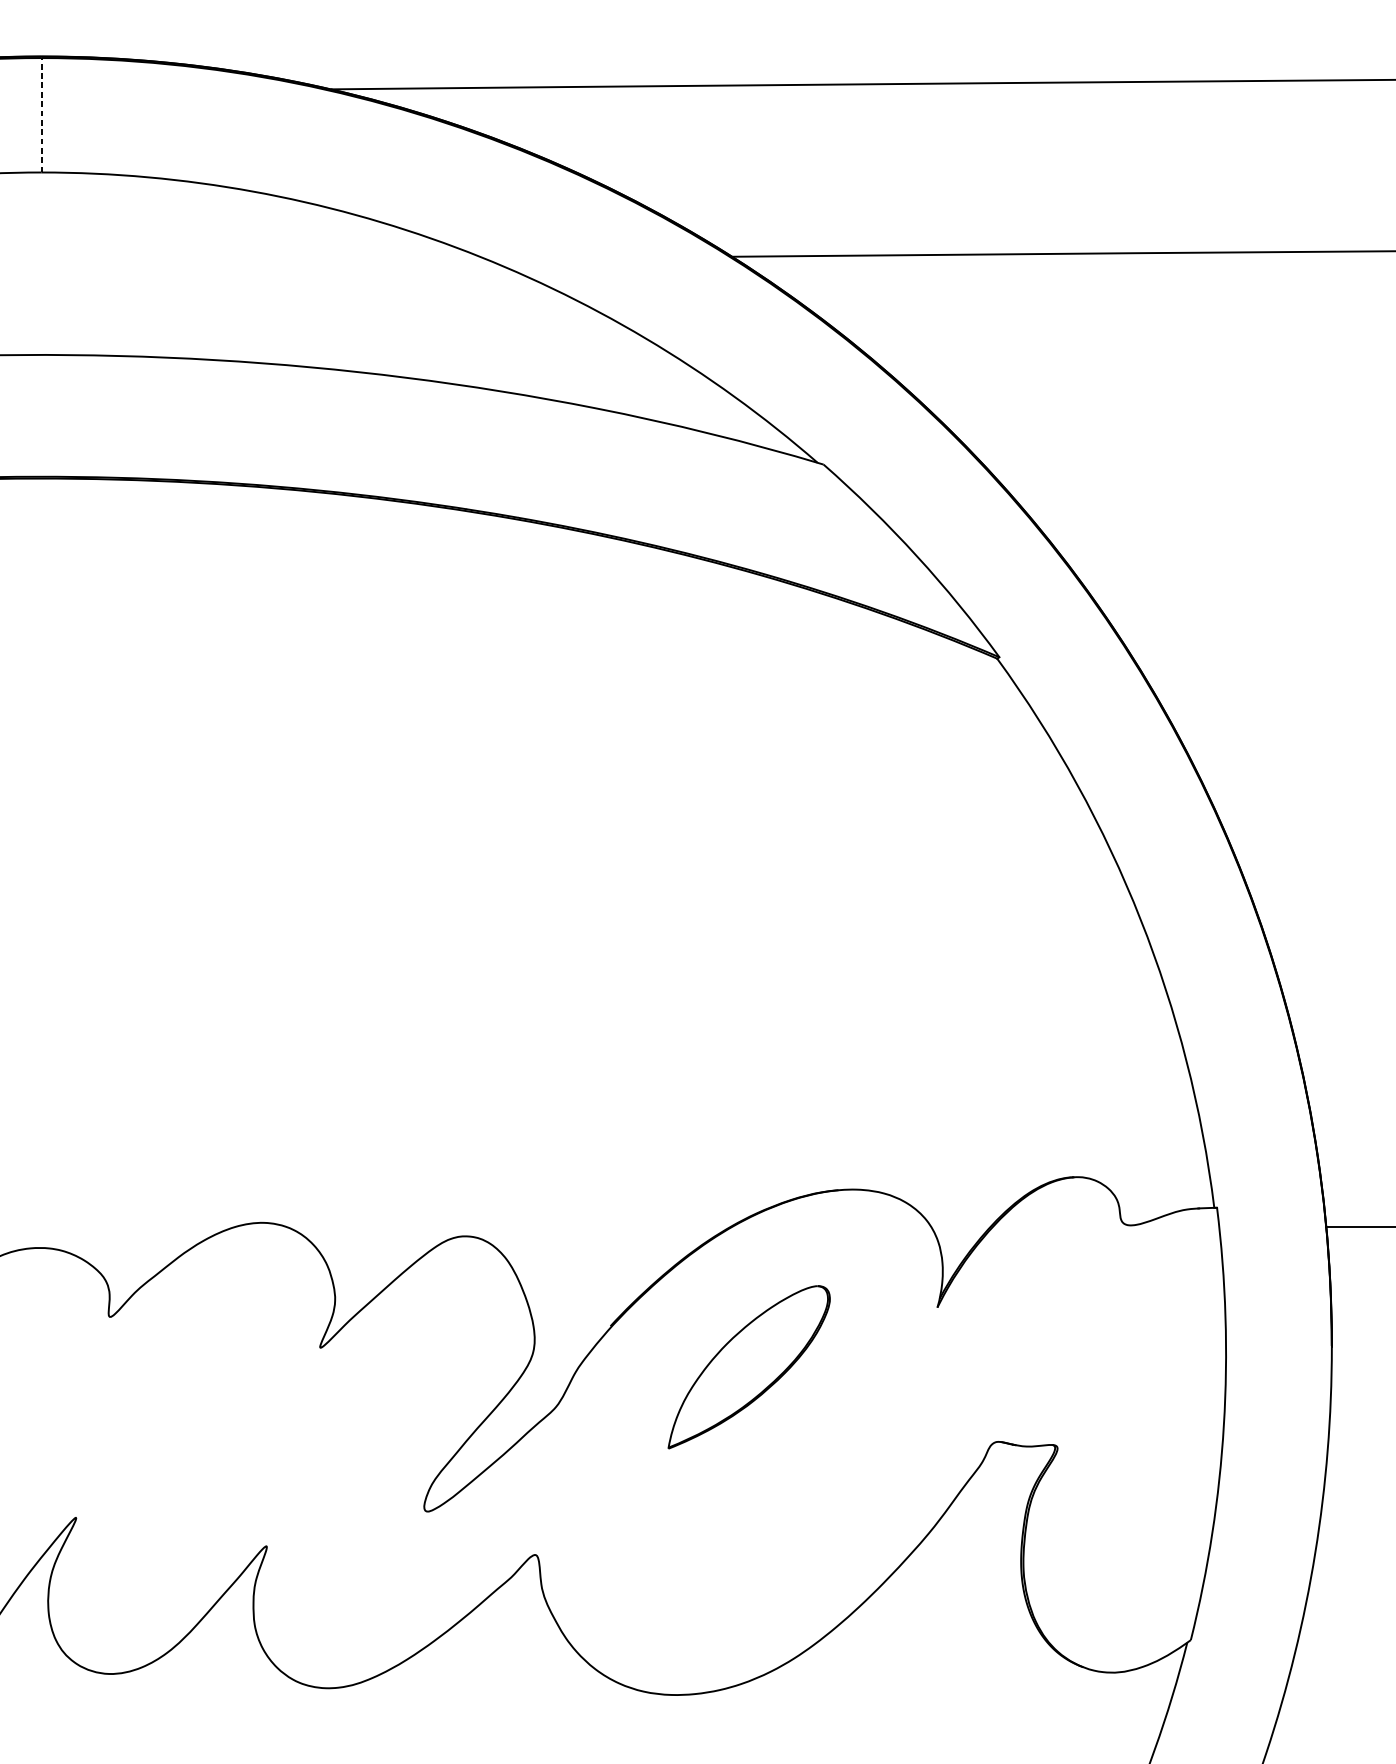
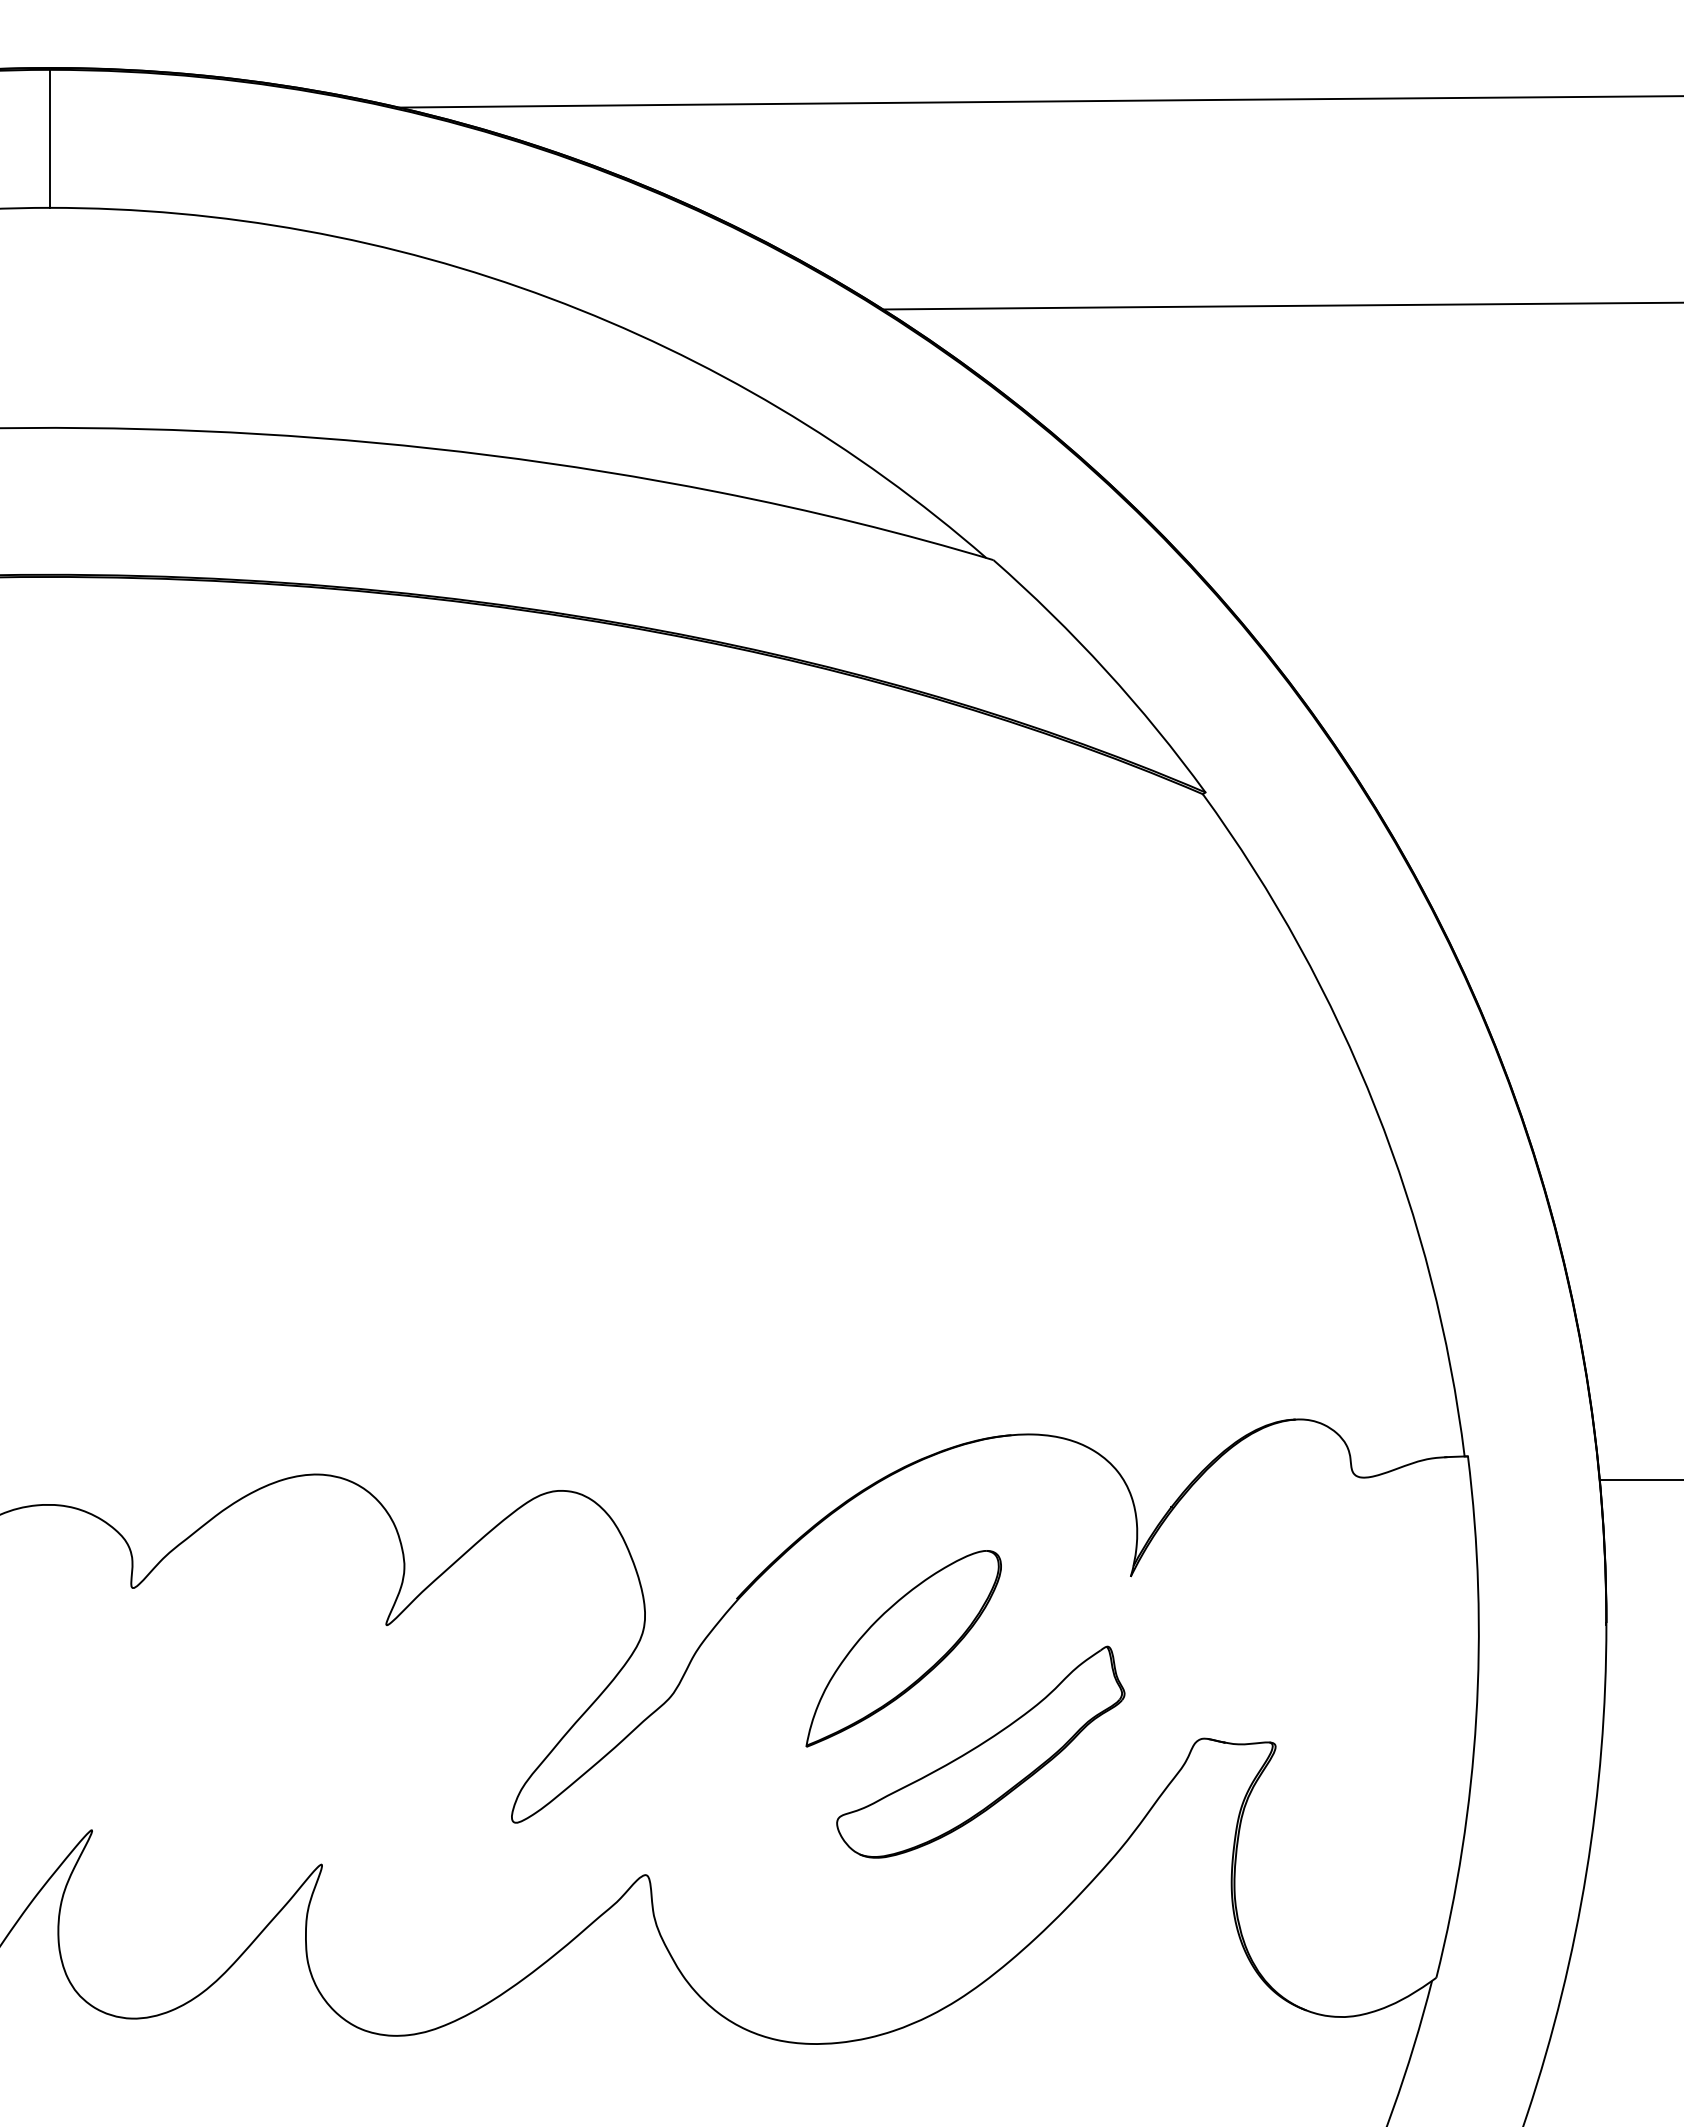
line: (41, 114) -> (50, 138), dashed -> solid
part: (812, 1452) -> (980, 1751), added

